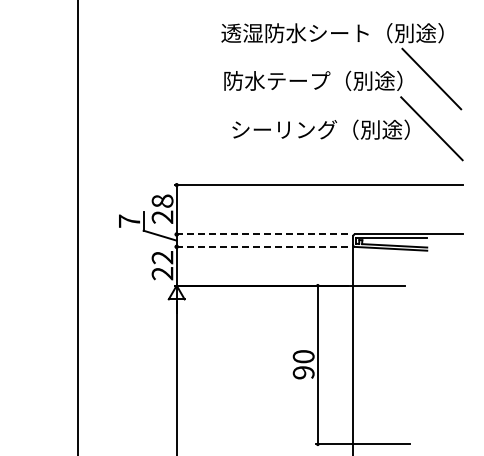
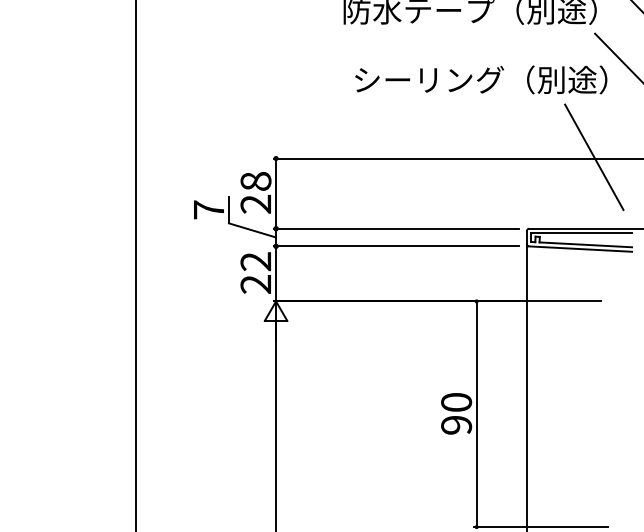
line: (400, 184) -> (594, 157), added
line: (260, 234) -> (395, 228), dashed -> solid
line: (260, 246) -> (395, 245), dashed -> solid

